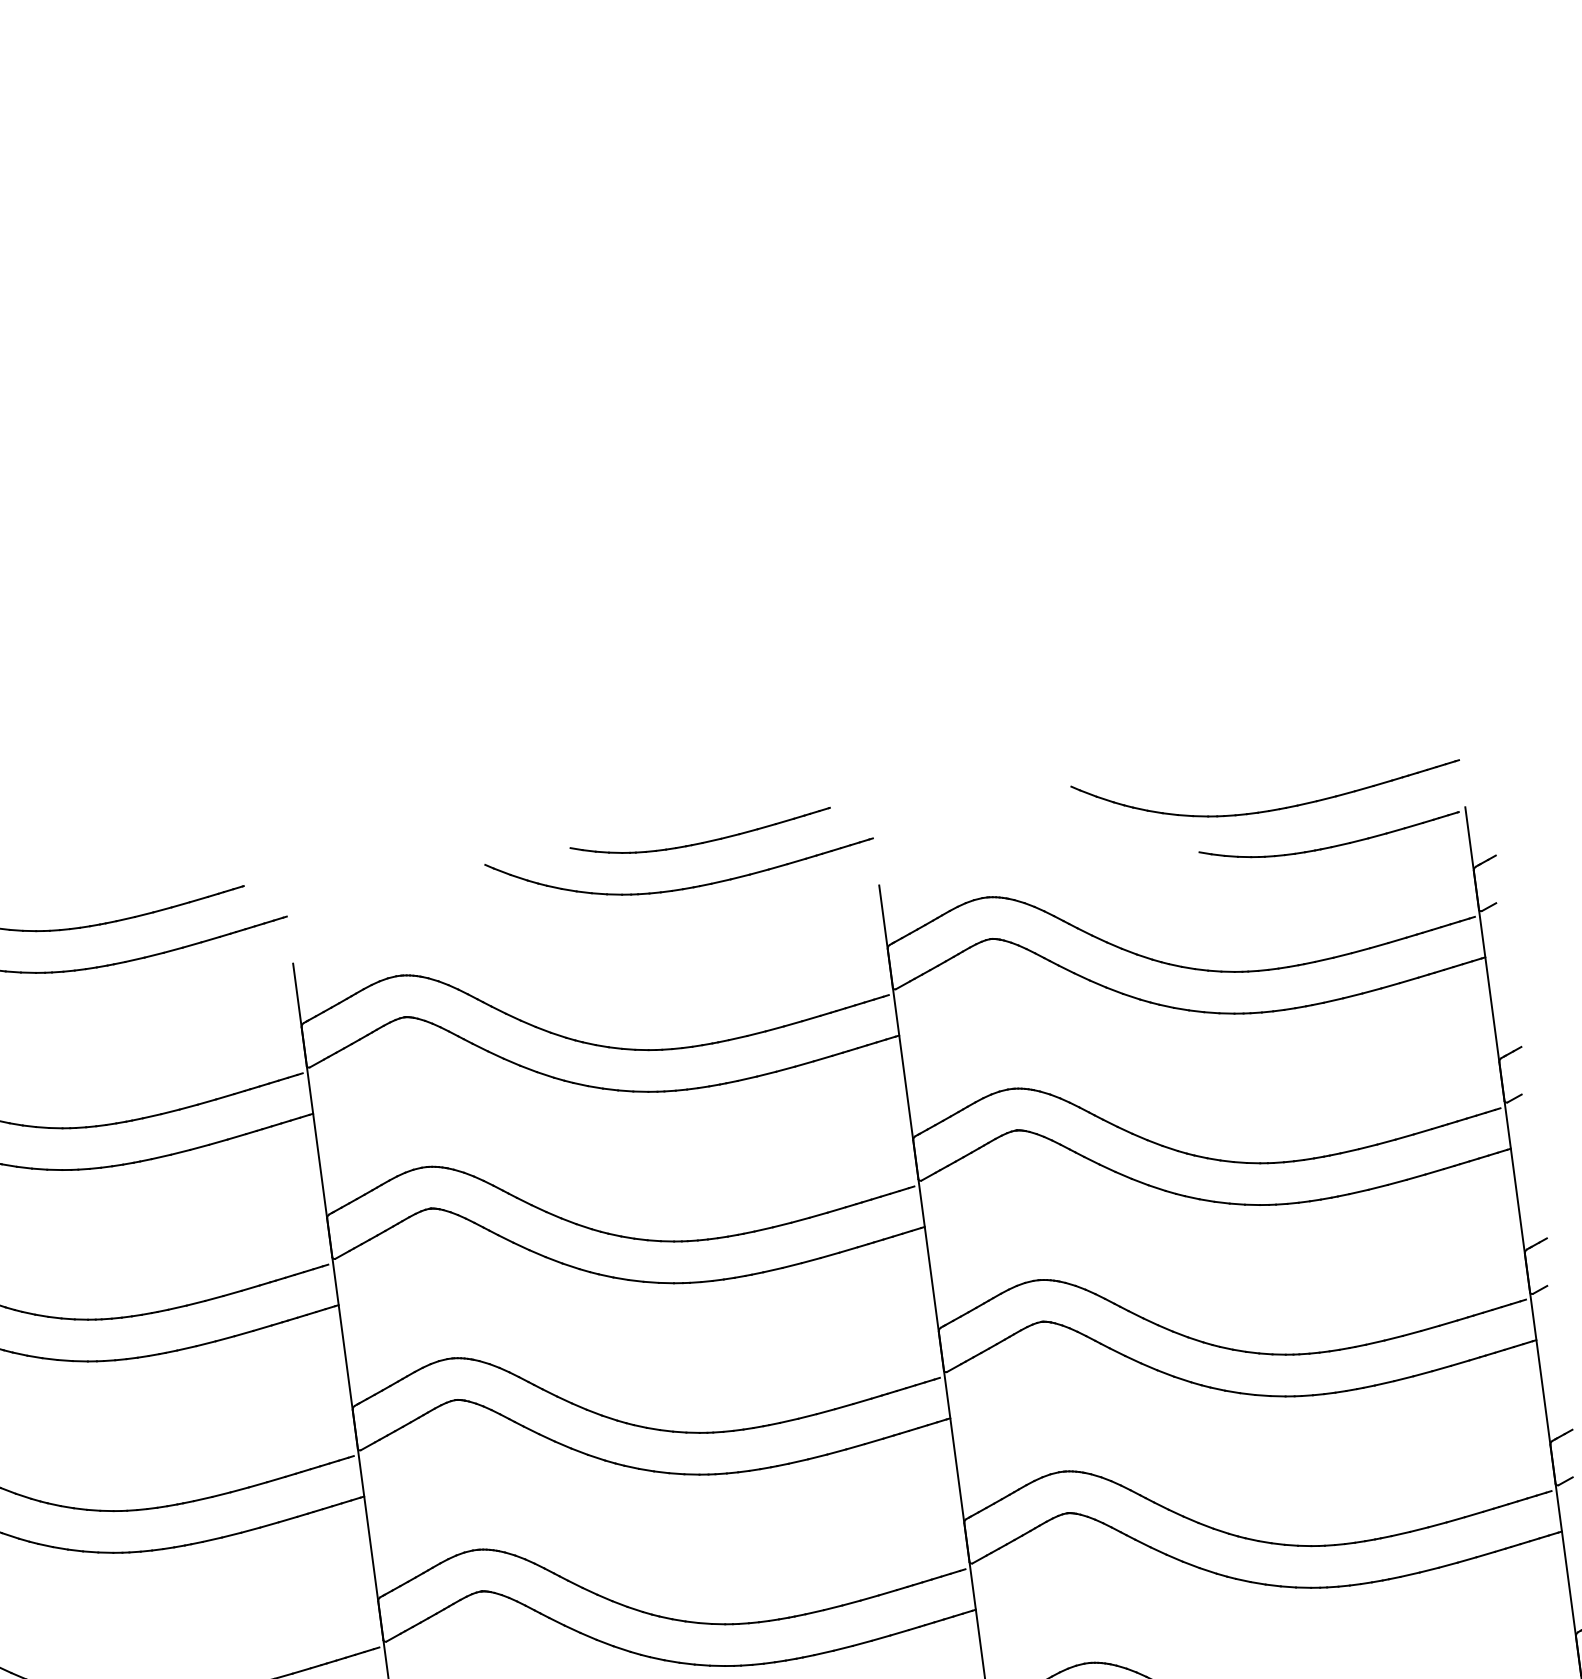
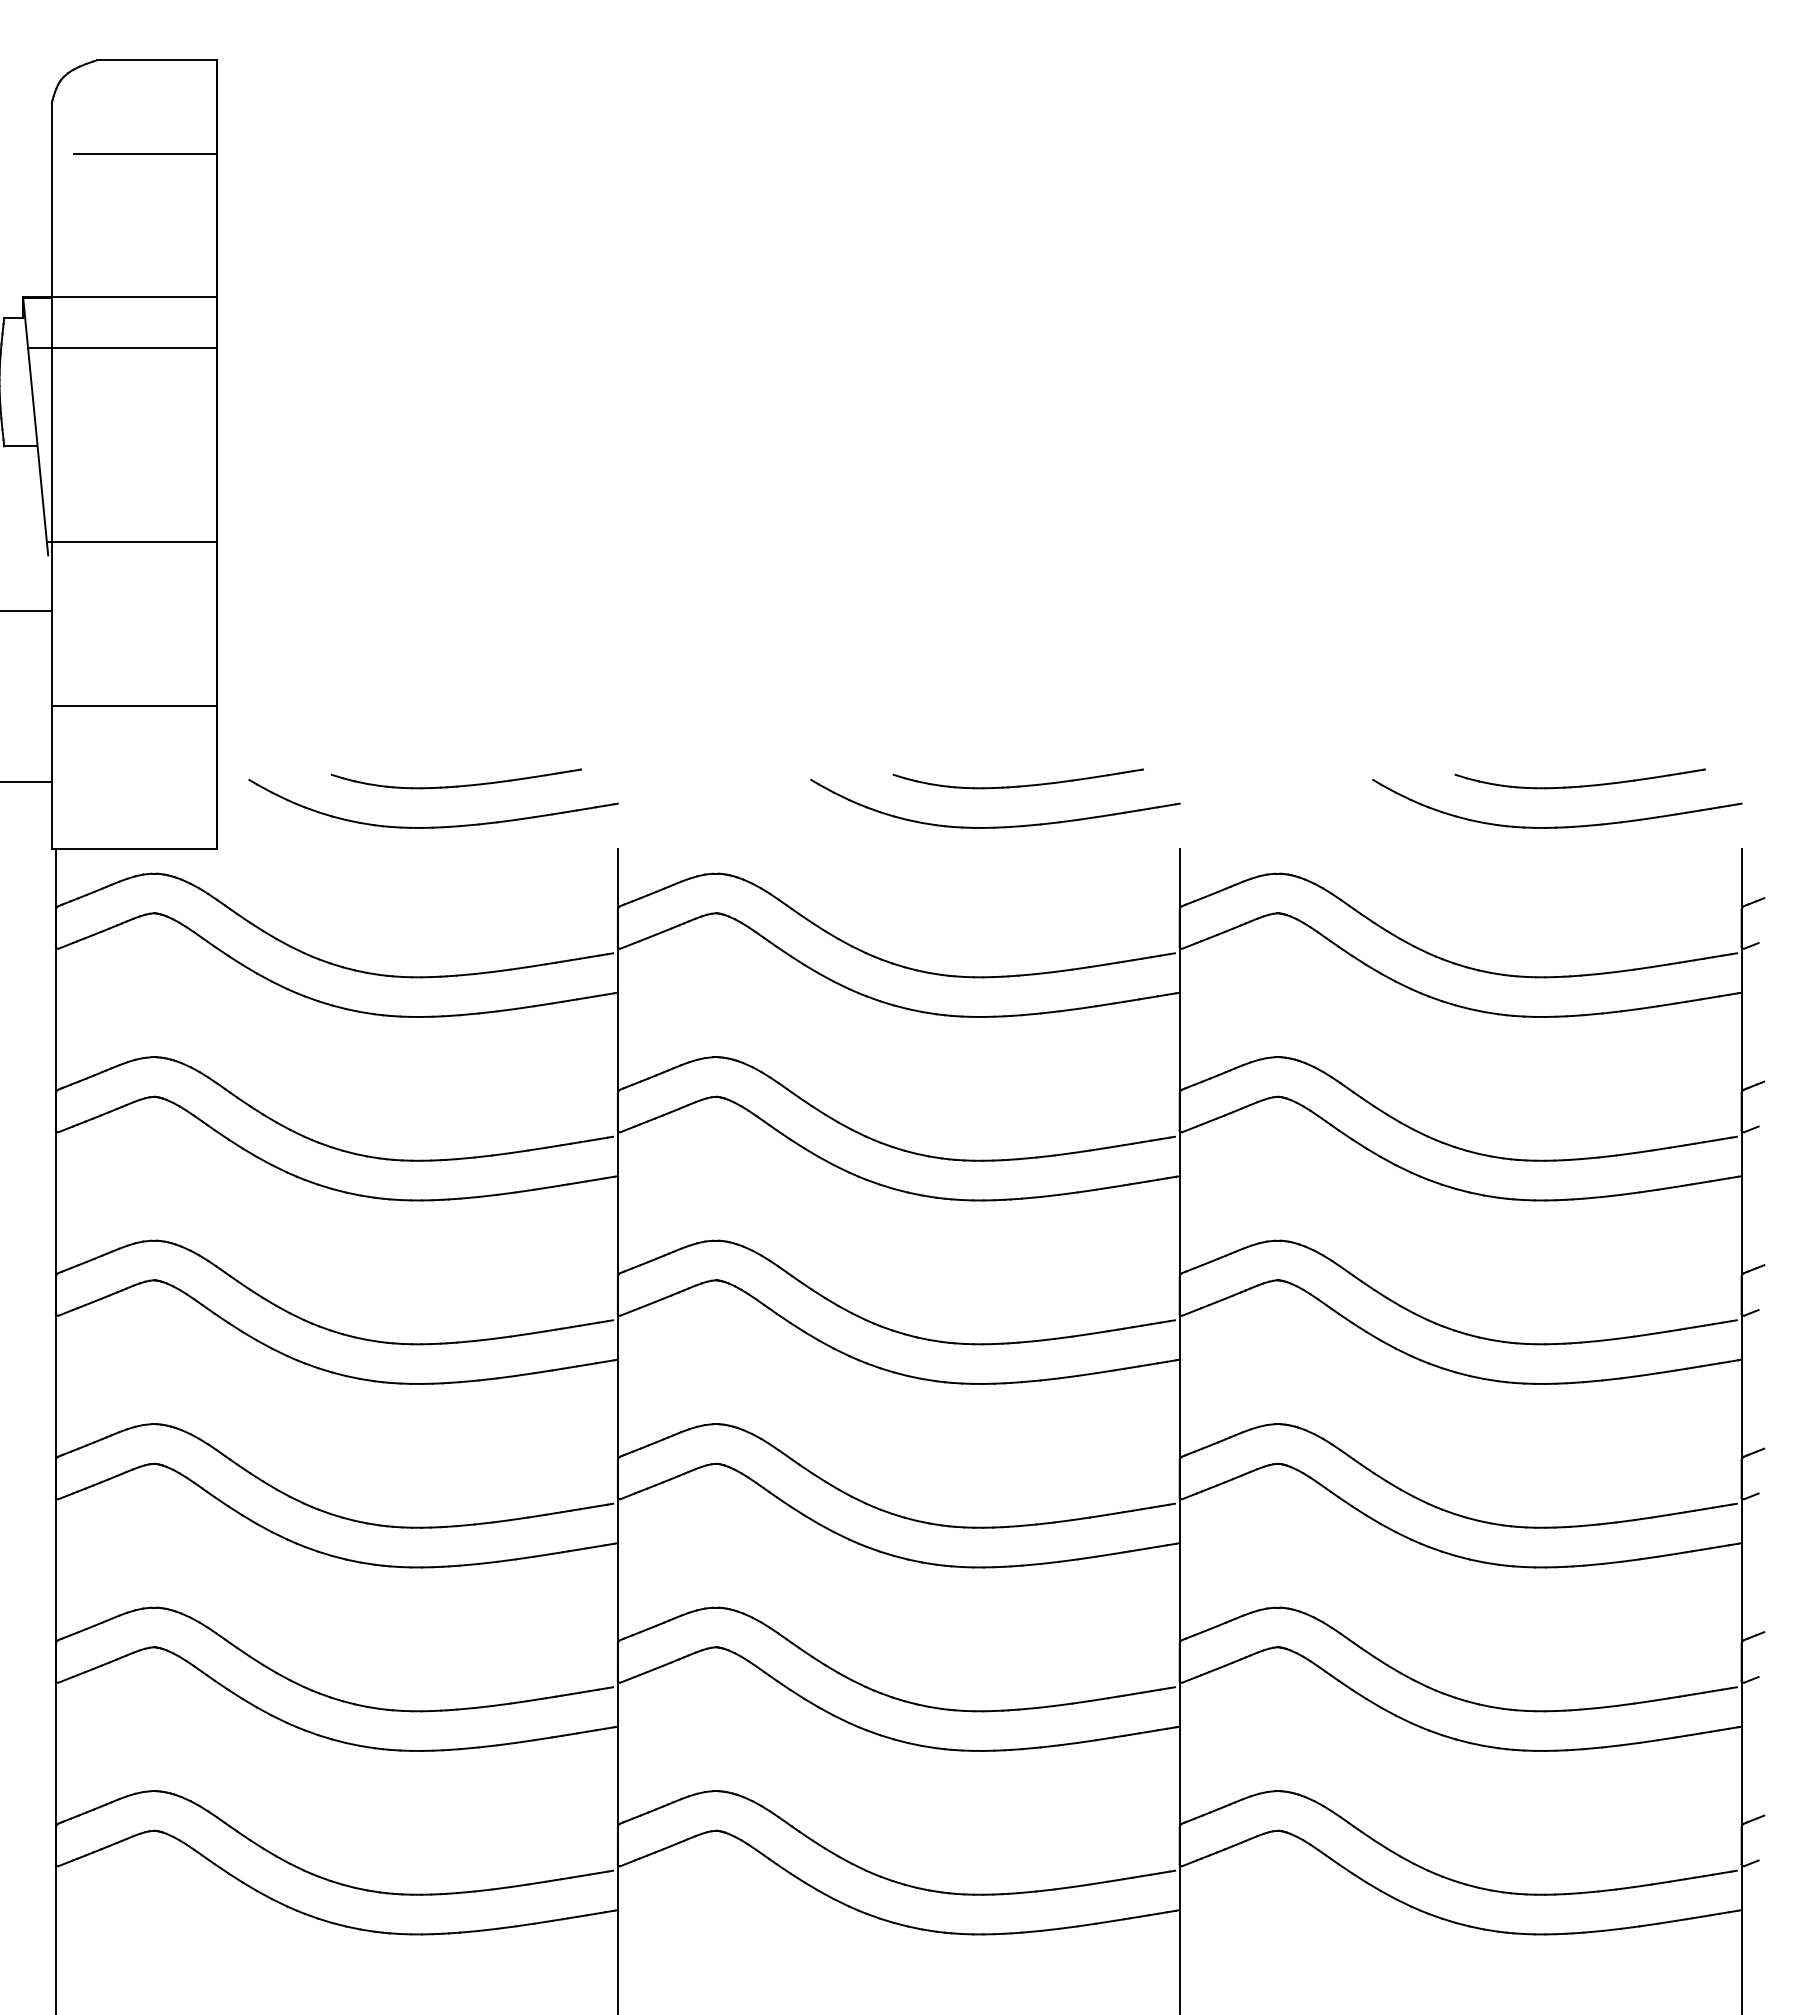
part: (1330, 846) -> (1579, 785), moved

